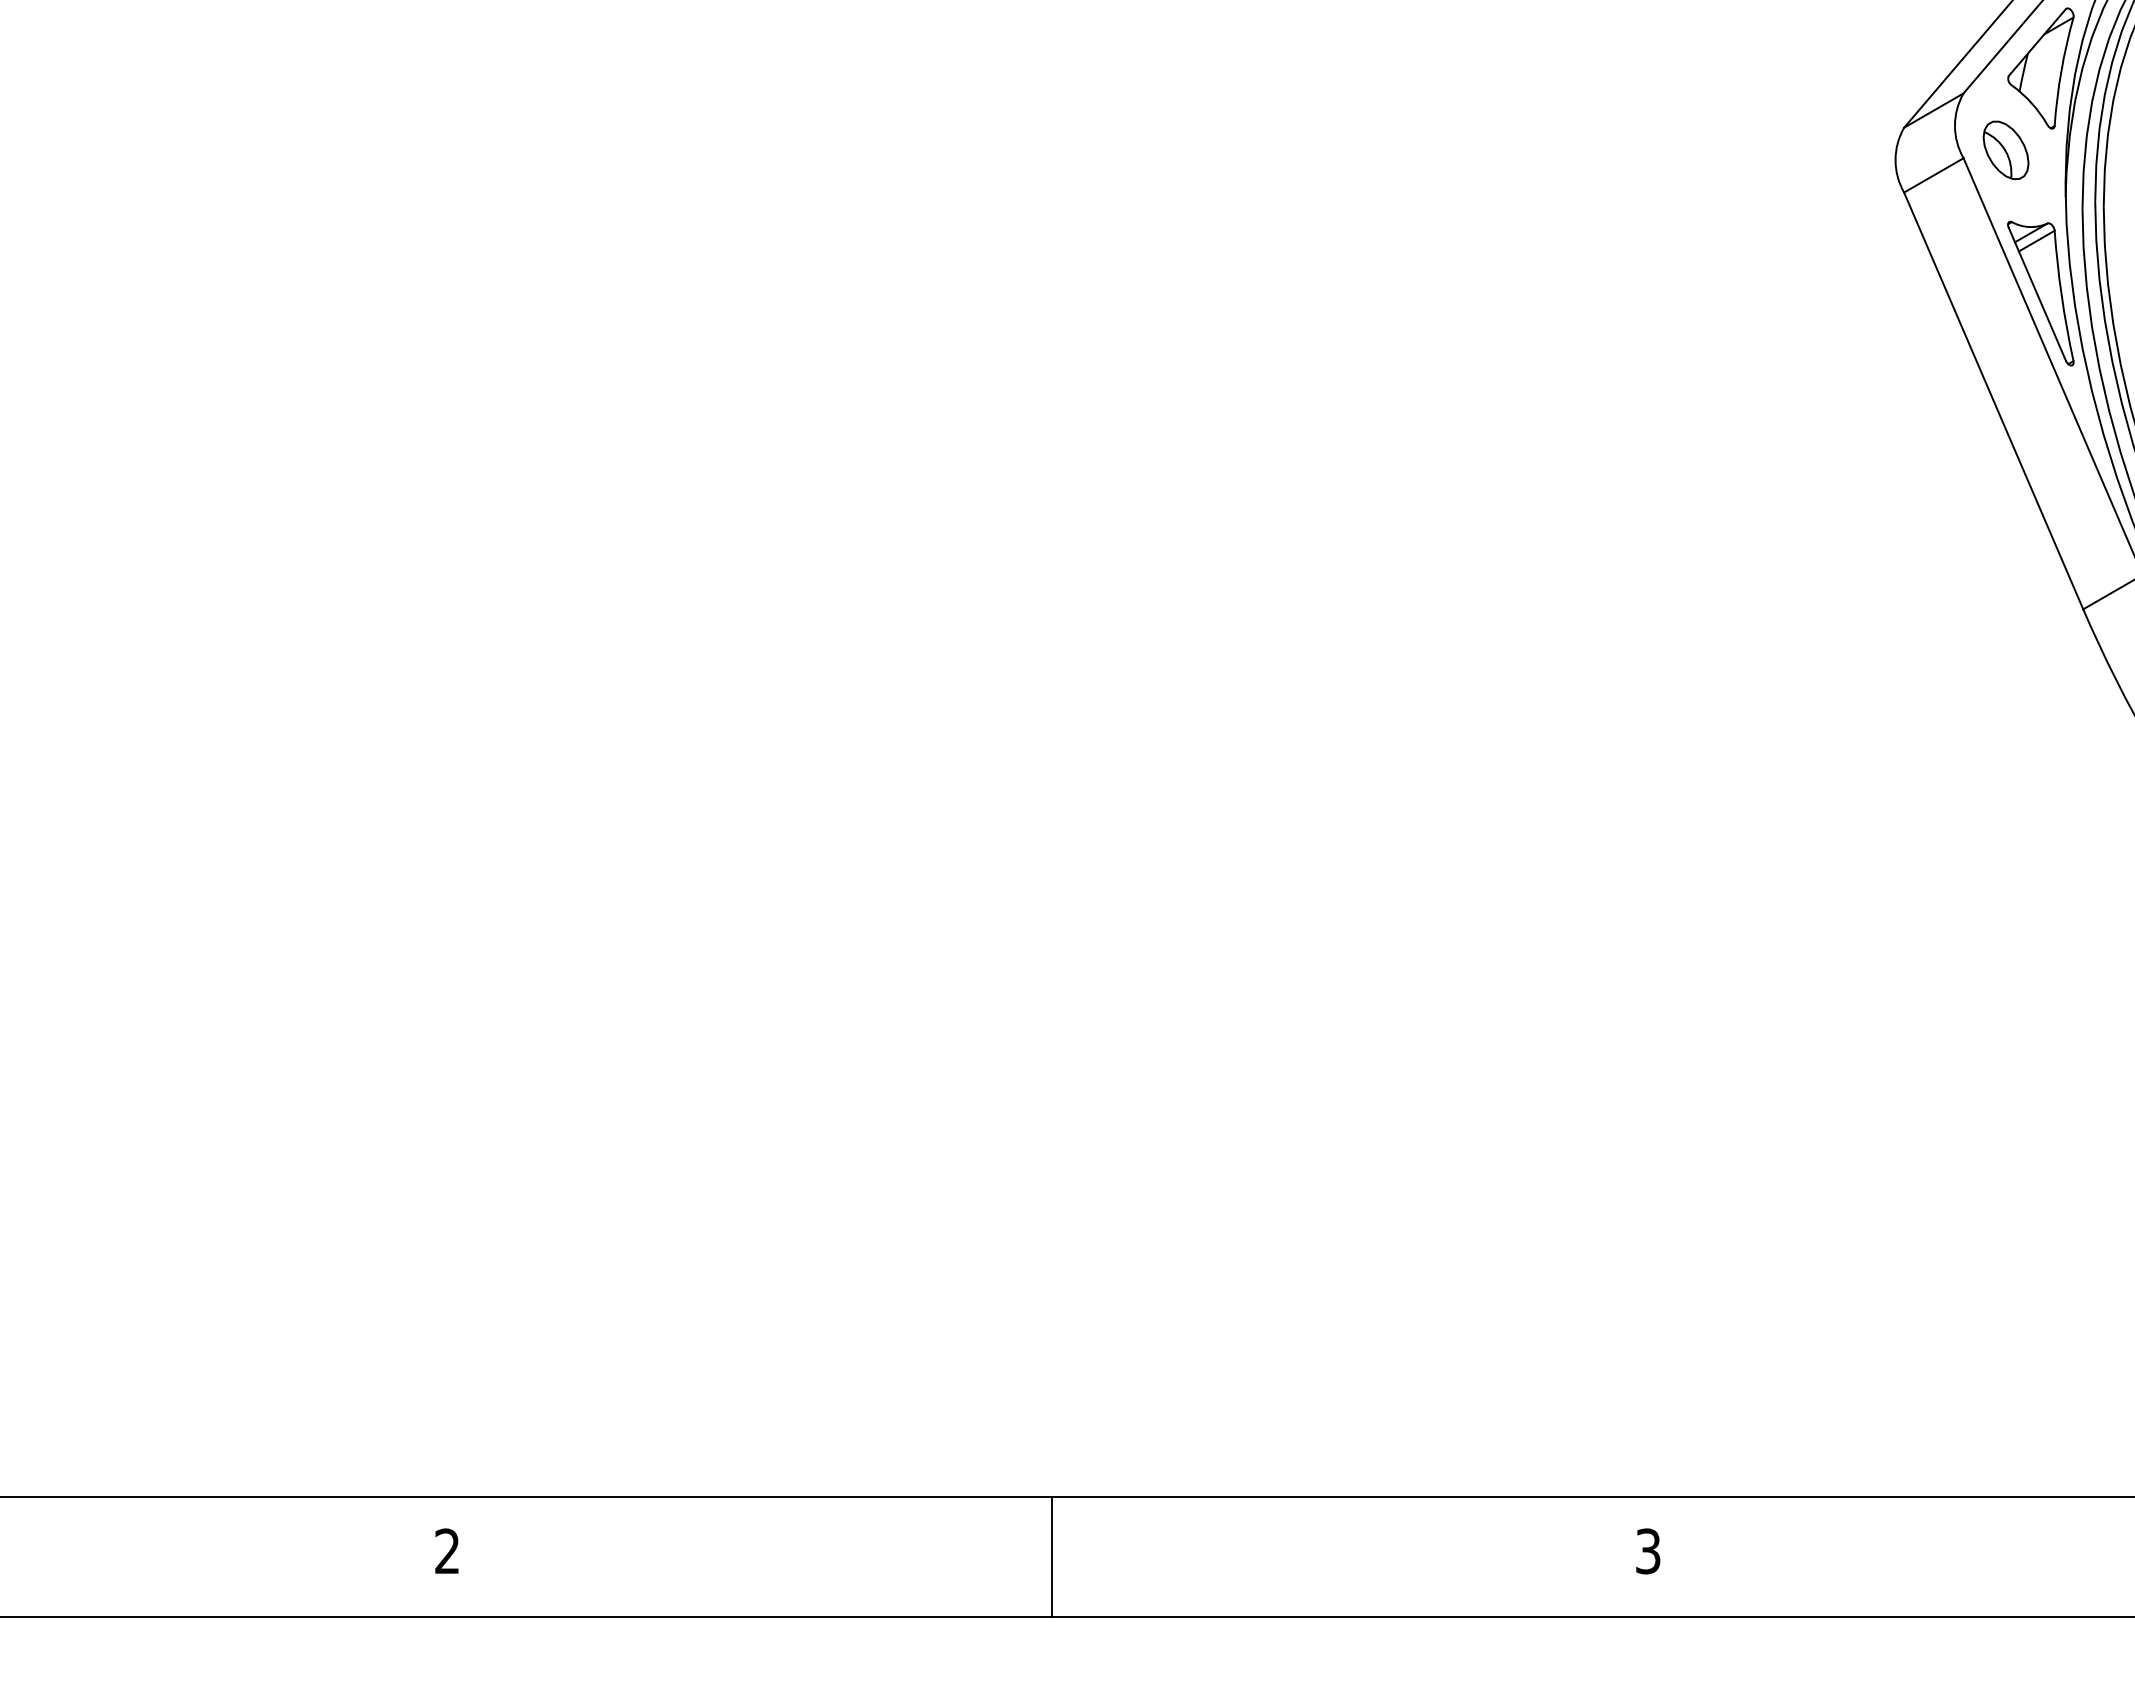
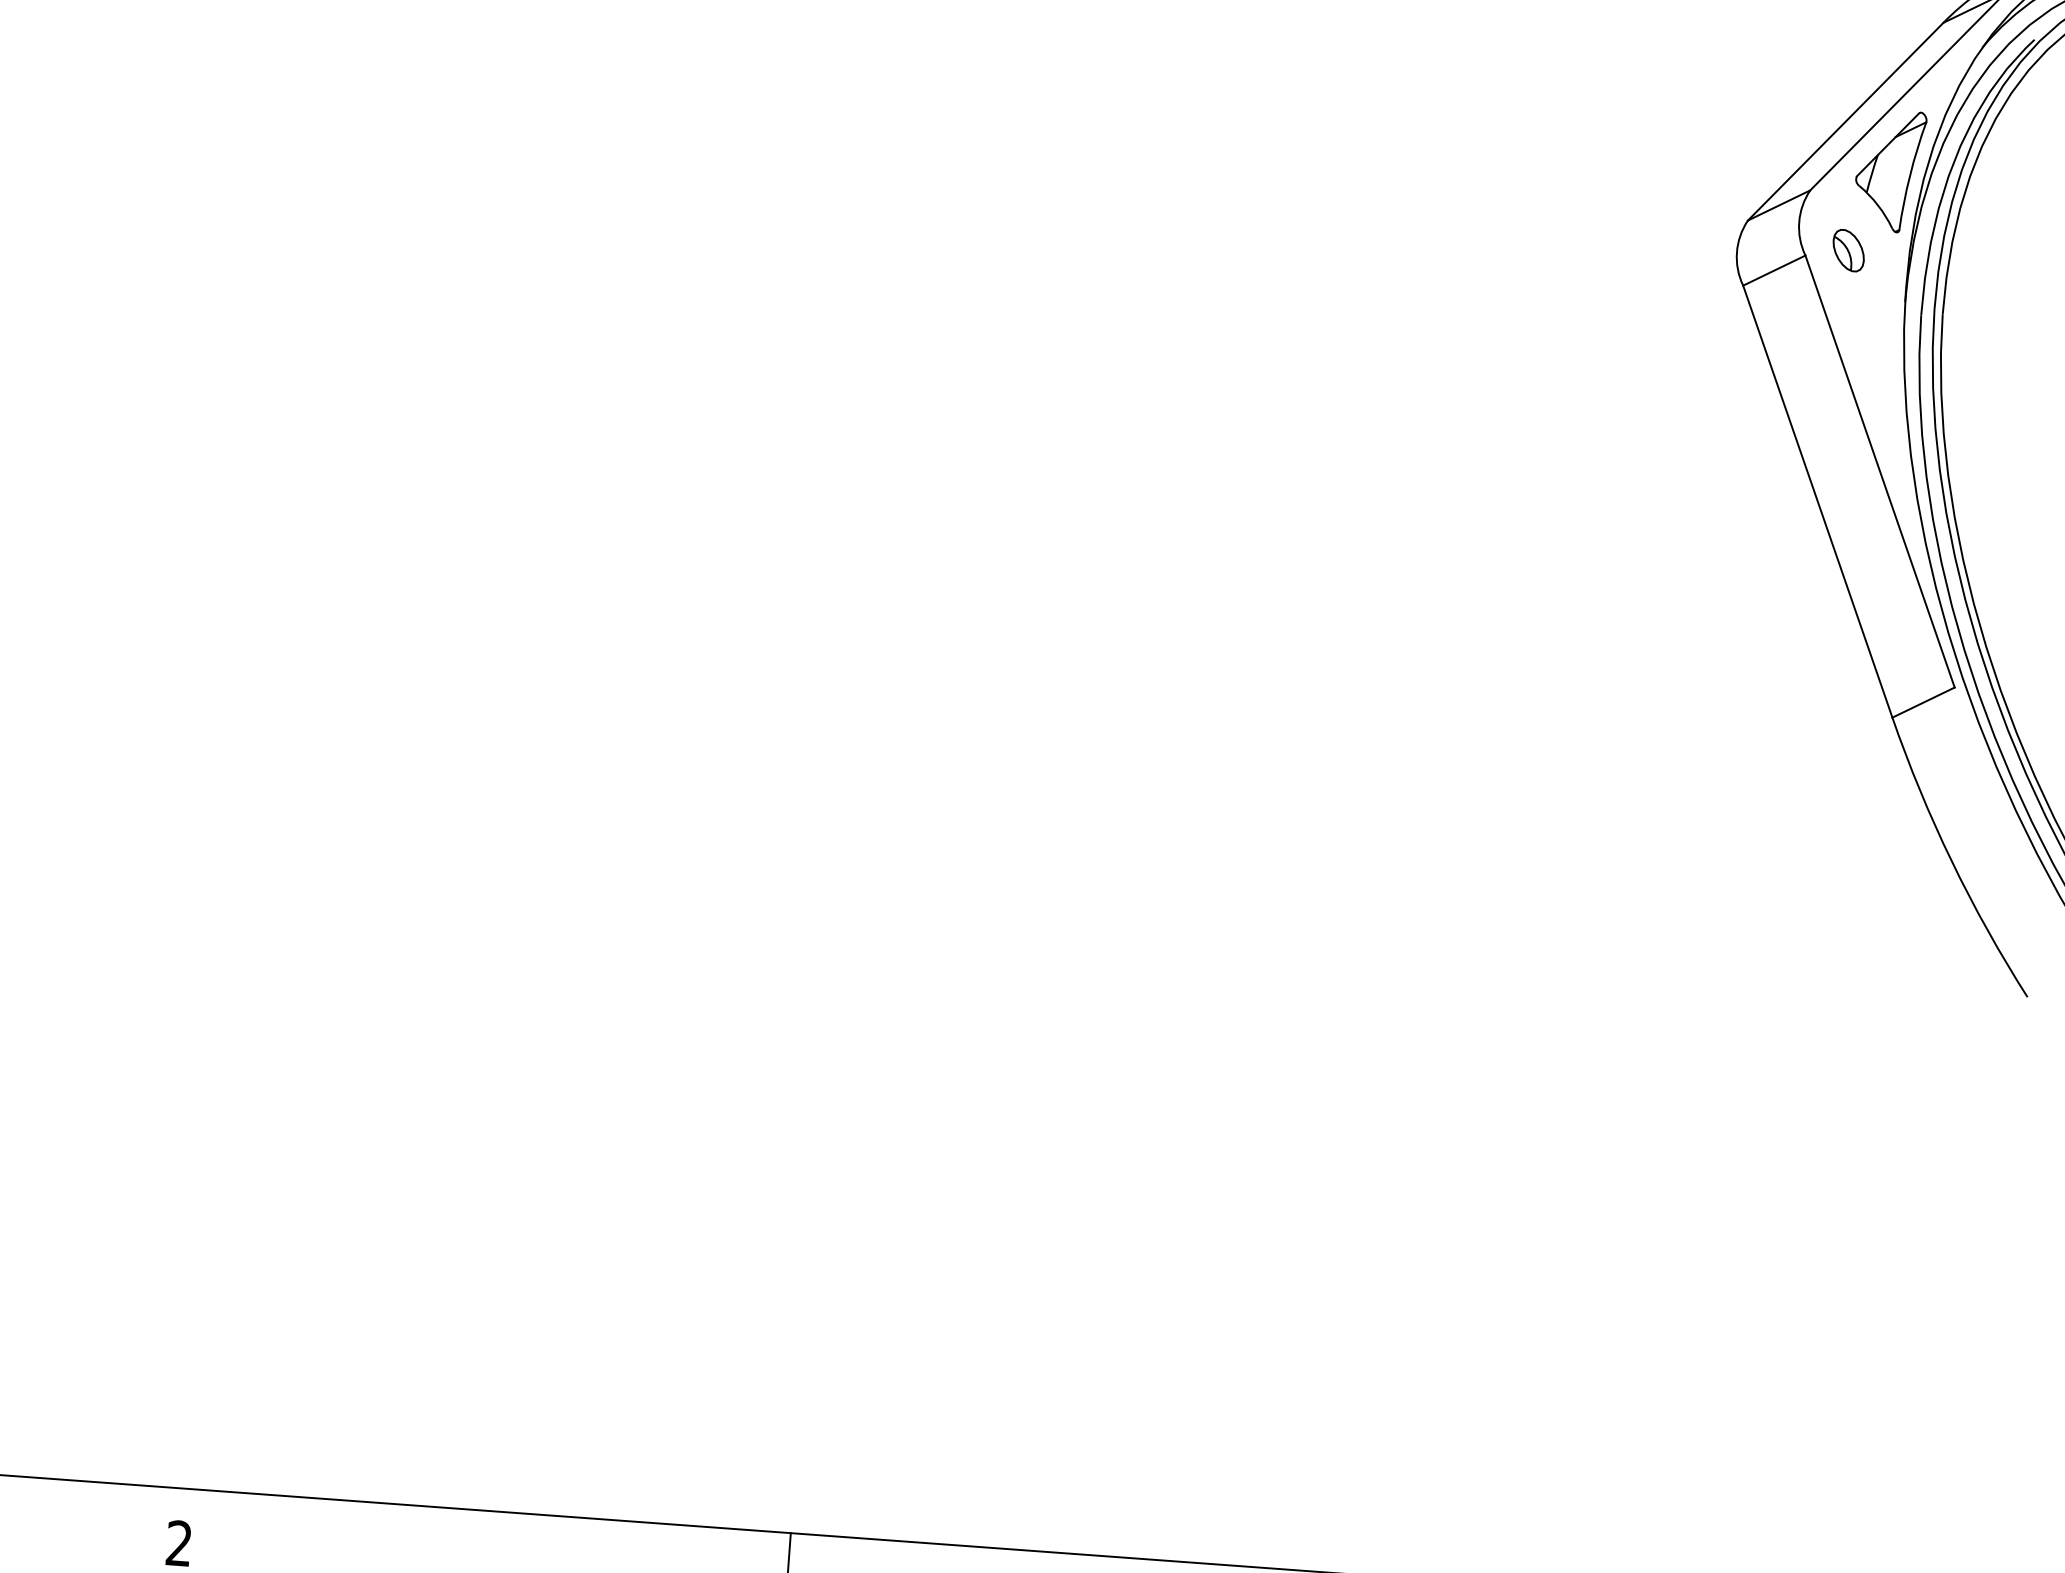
part: (2005, 149) -> (1848, 249), size x0.7
part: (2040, 293) -> (1872, 397), removed

